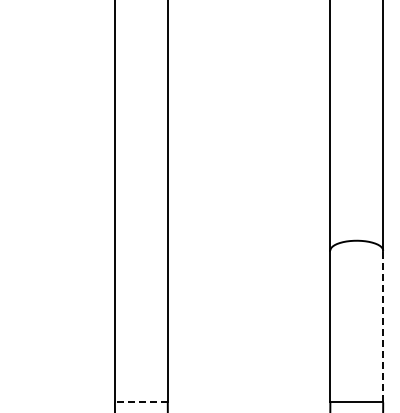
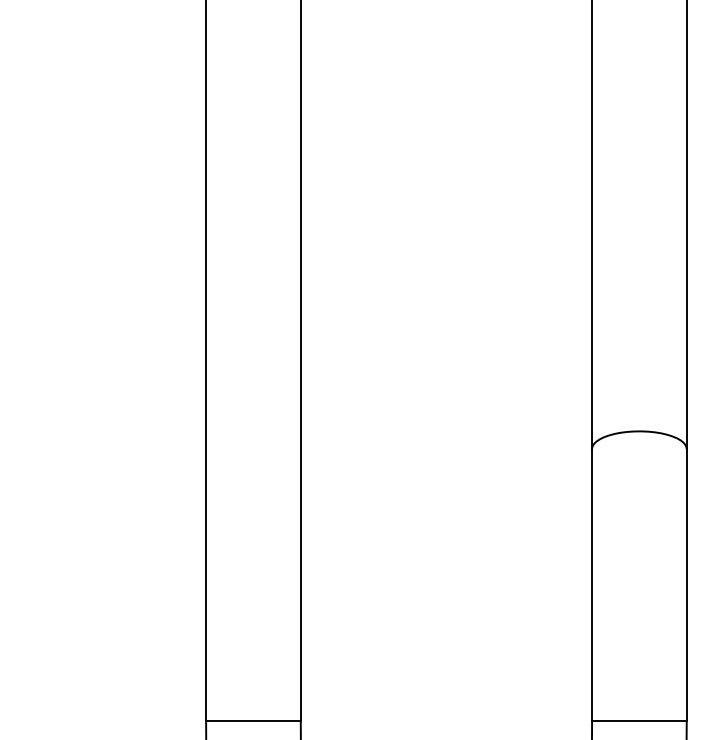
line: (383, 326) -> (687, 585), dashed -> solid
line: (140, 402) -> (251, 721), dashed -> solid

